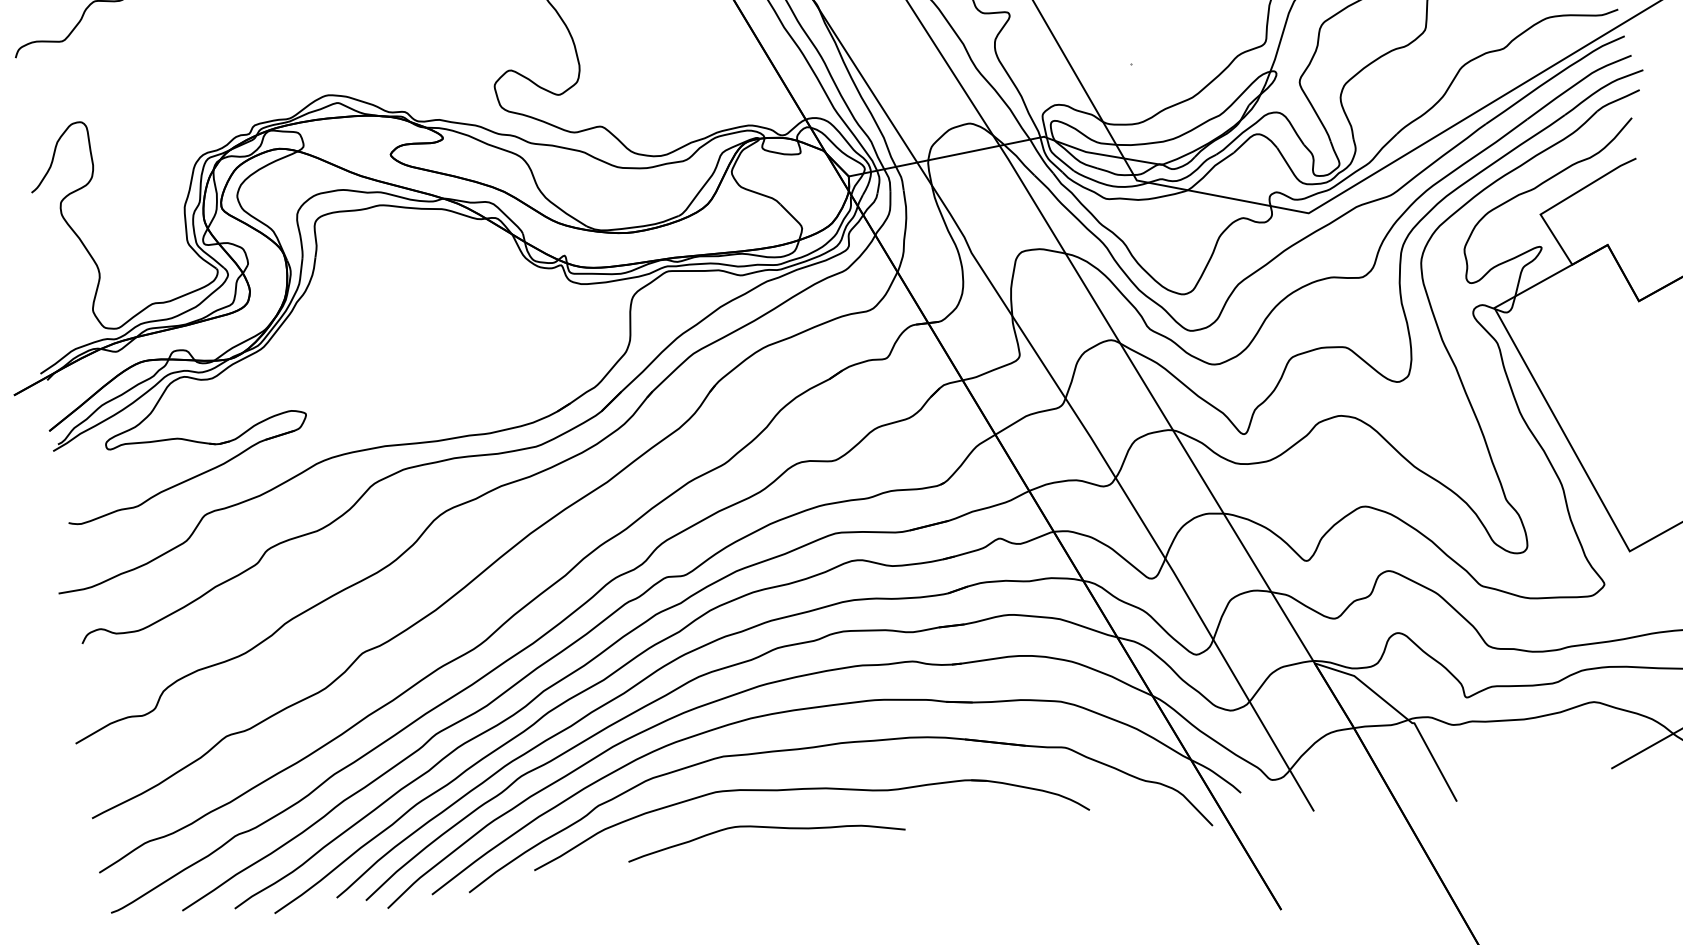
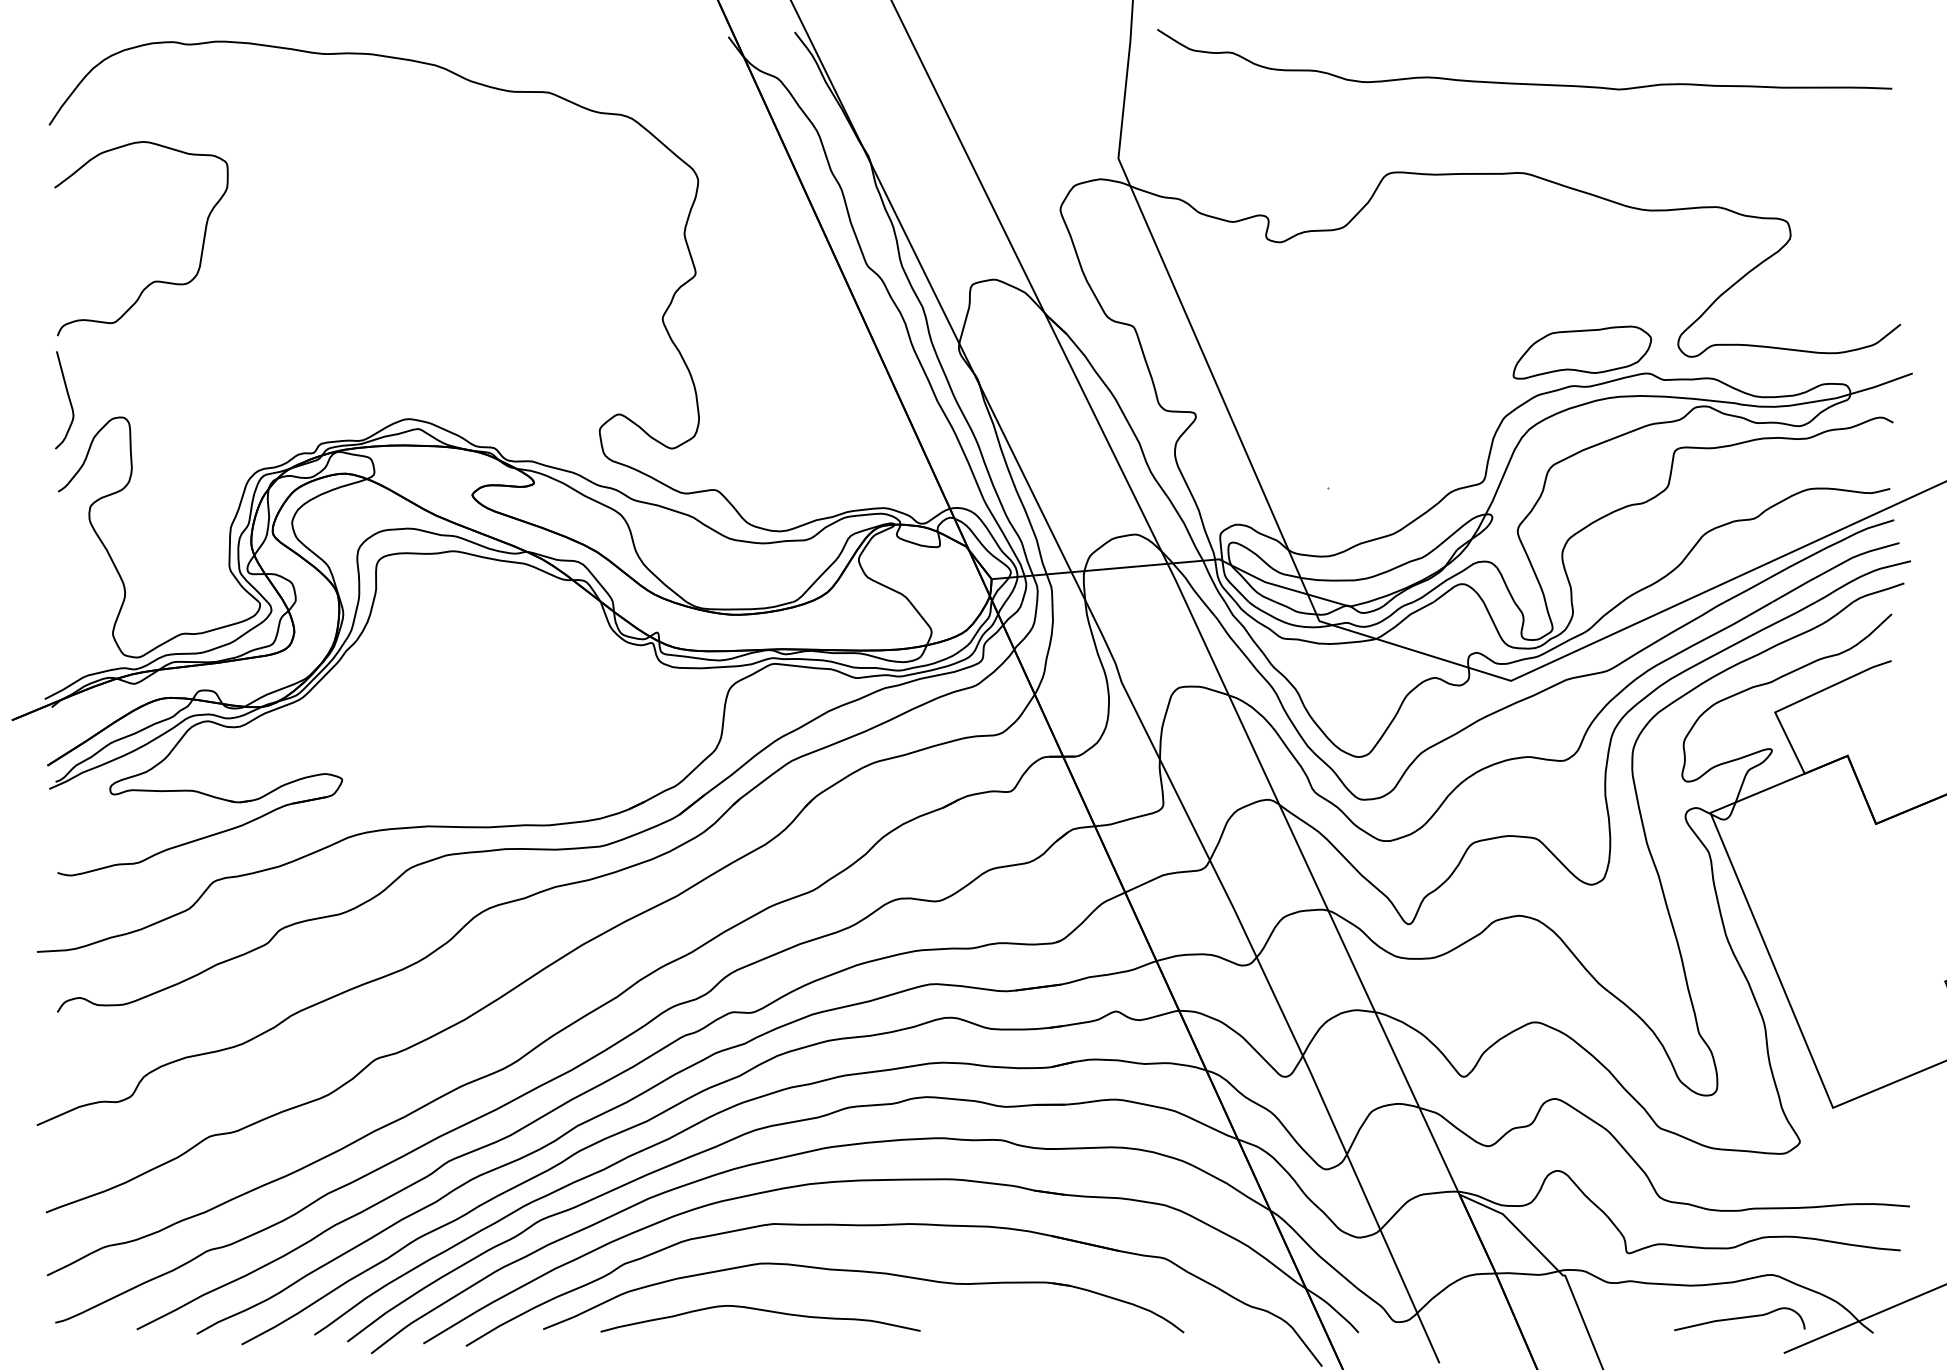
curve: (31, 111) -> (68, 399), added
curve: (1569, 743) -> (1739, 1318), added
curve: (767, 828) -> (763, 1311), moved

